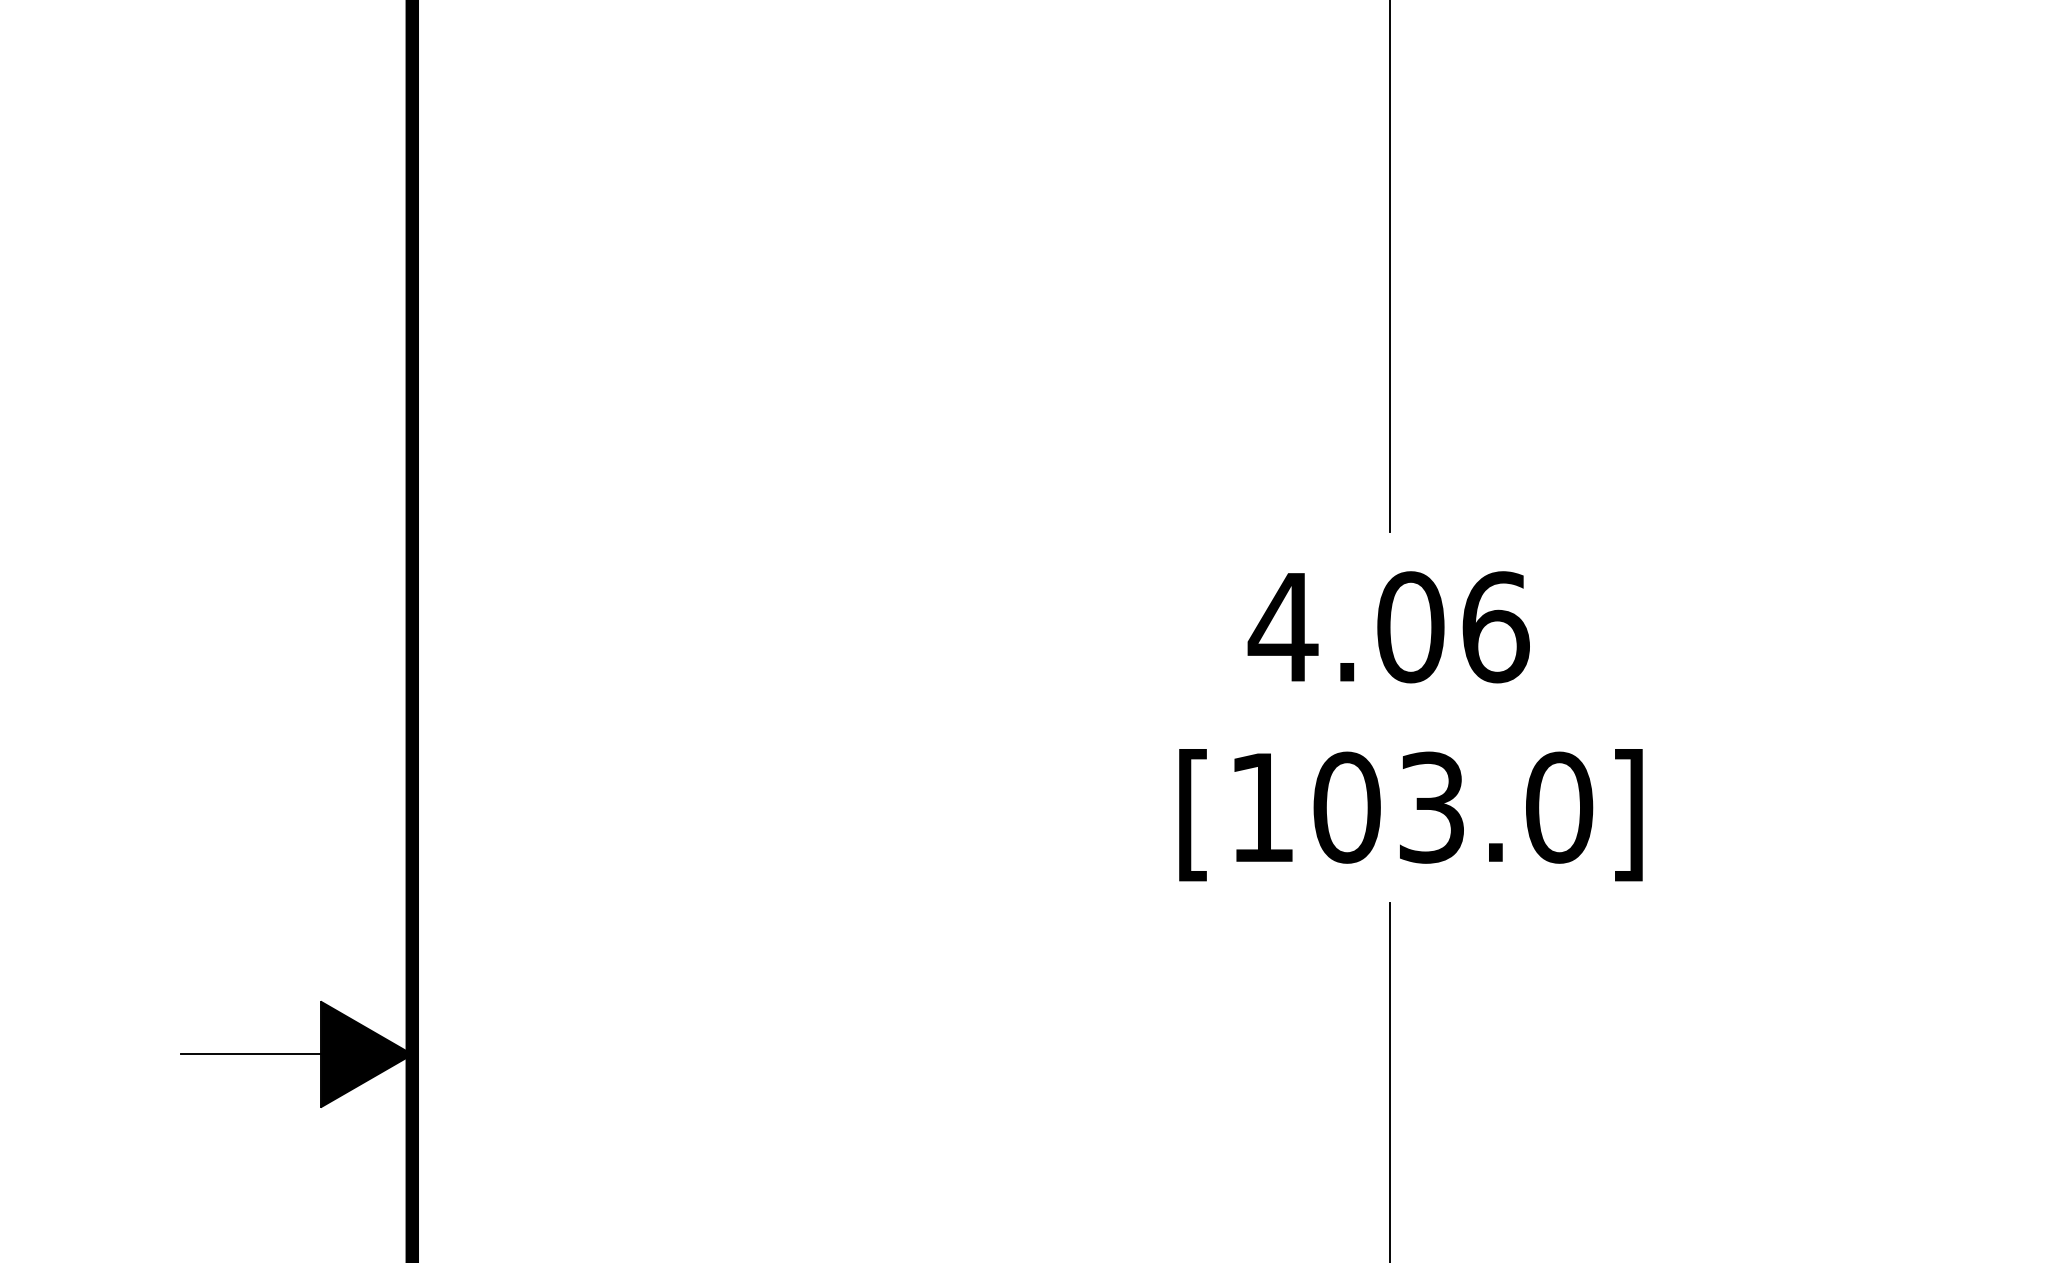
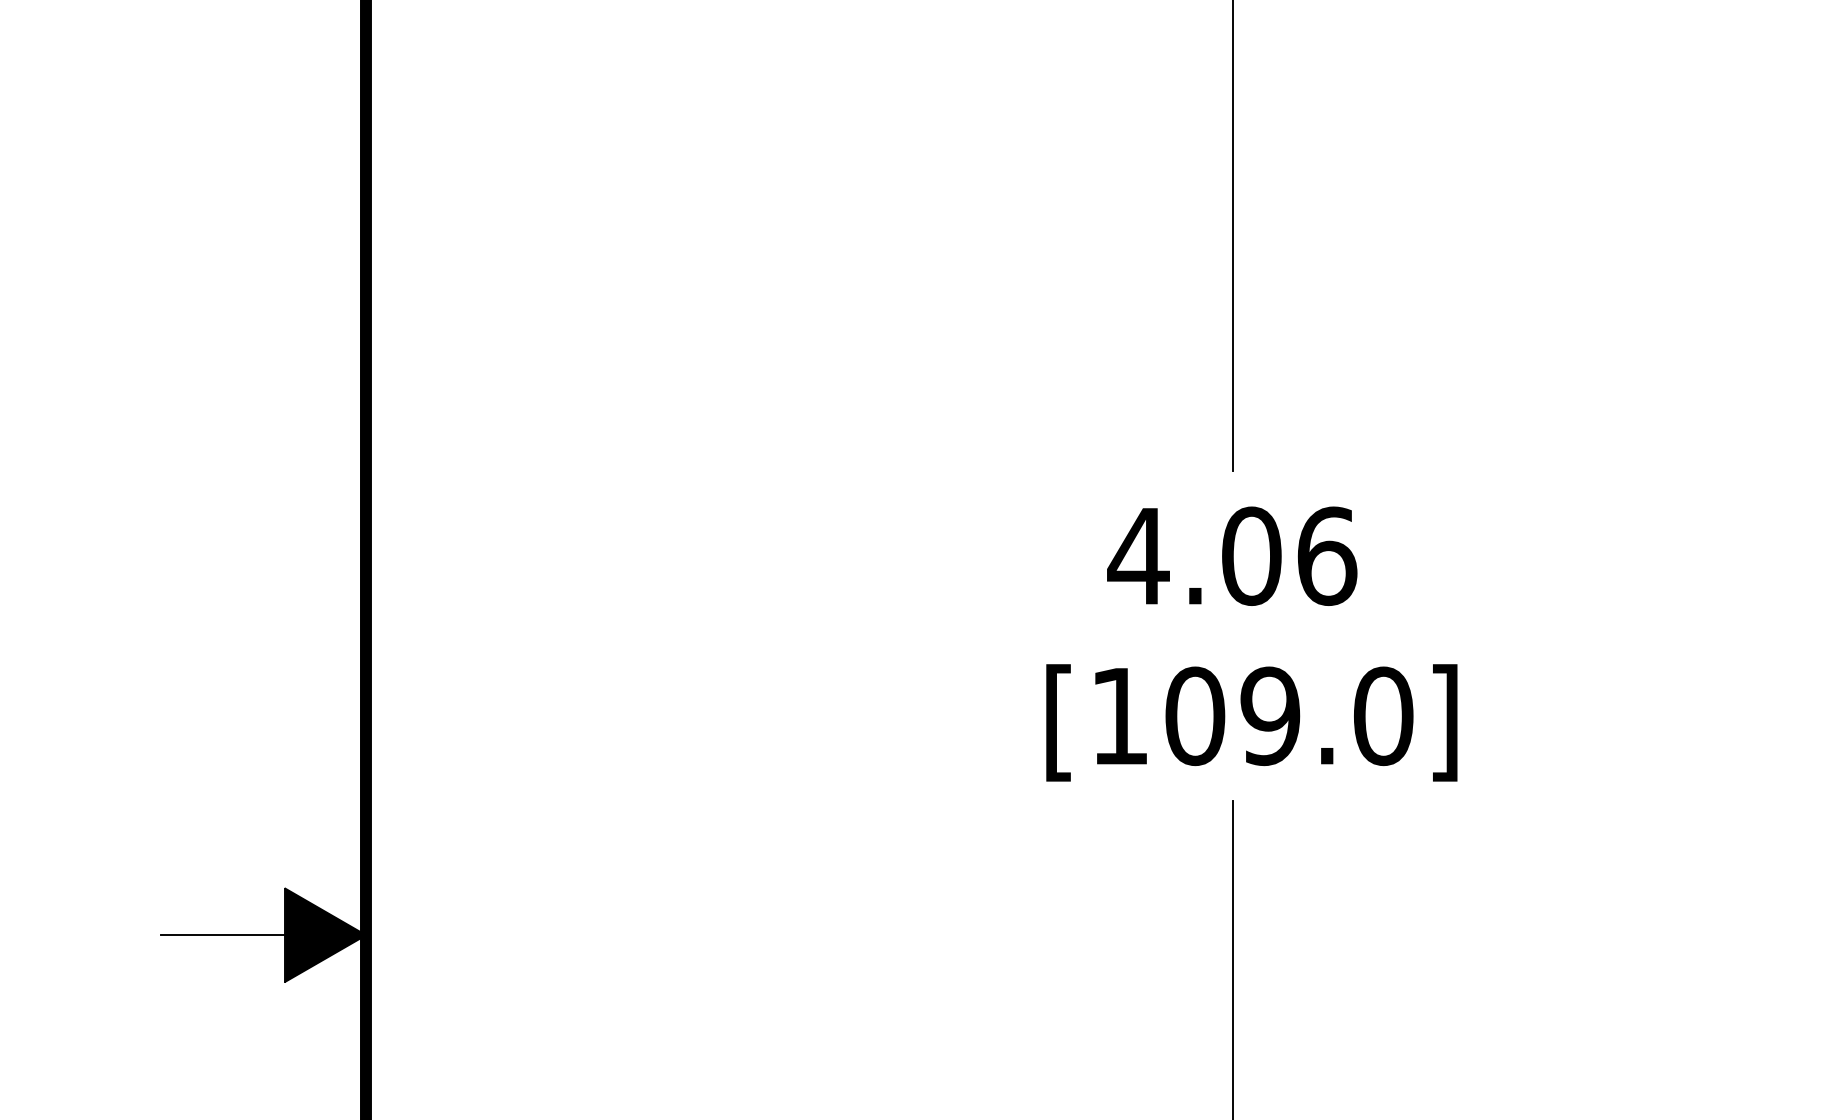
text: (1431, 807) -> (1270, 716), [103.0] -> [109.0]

